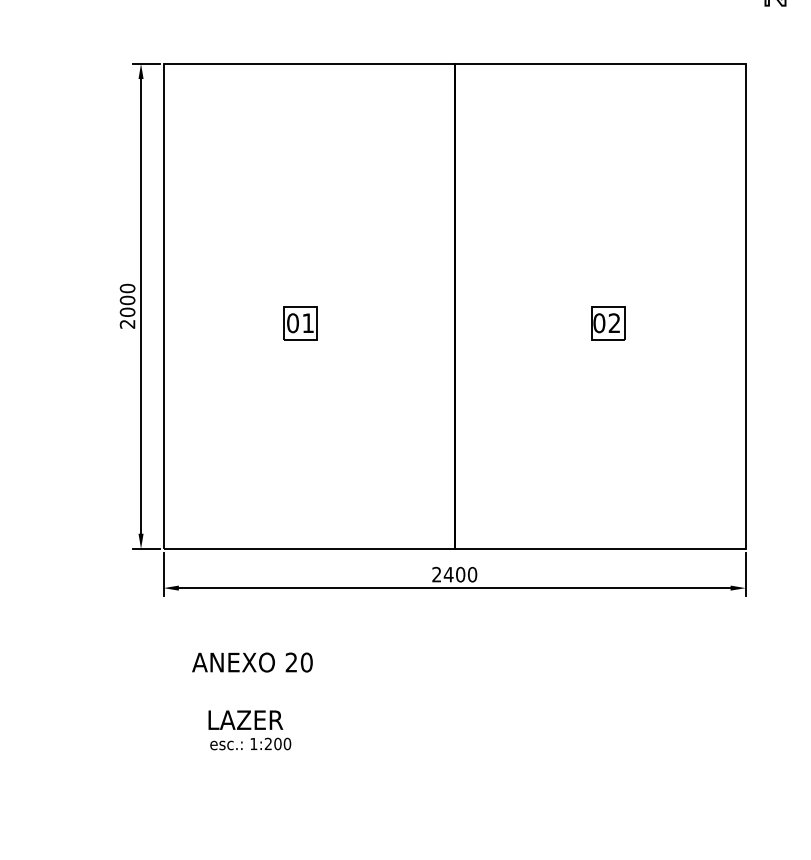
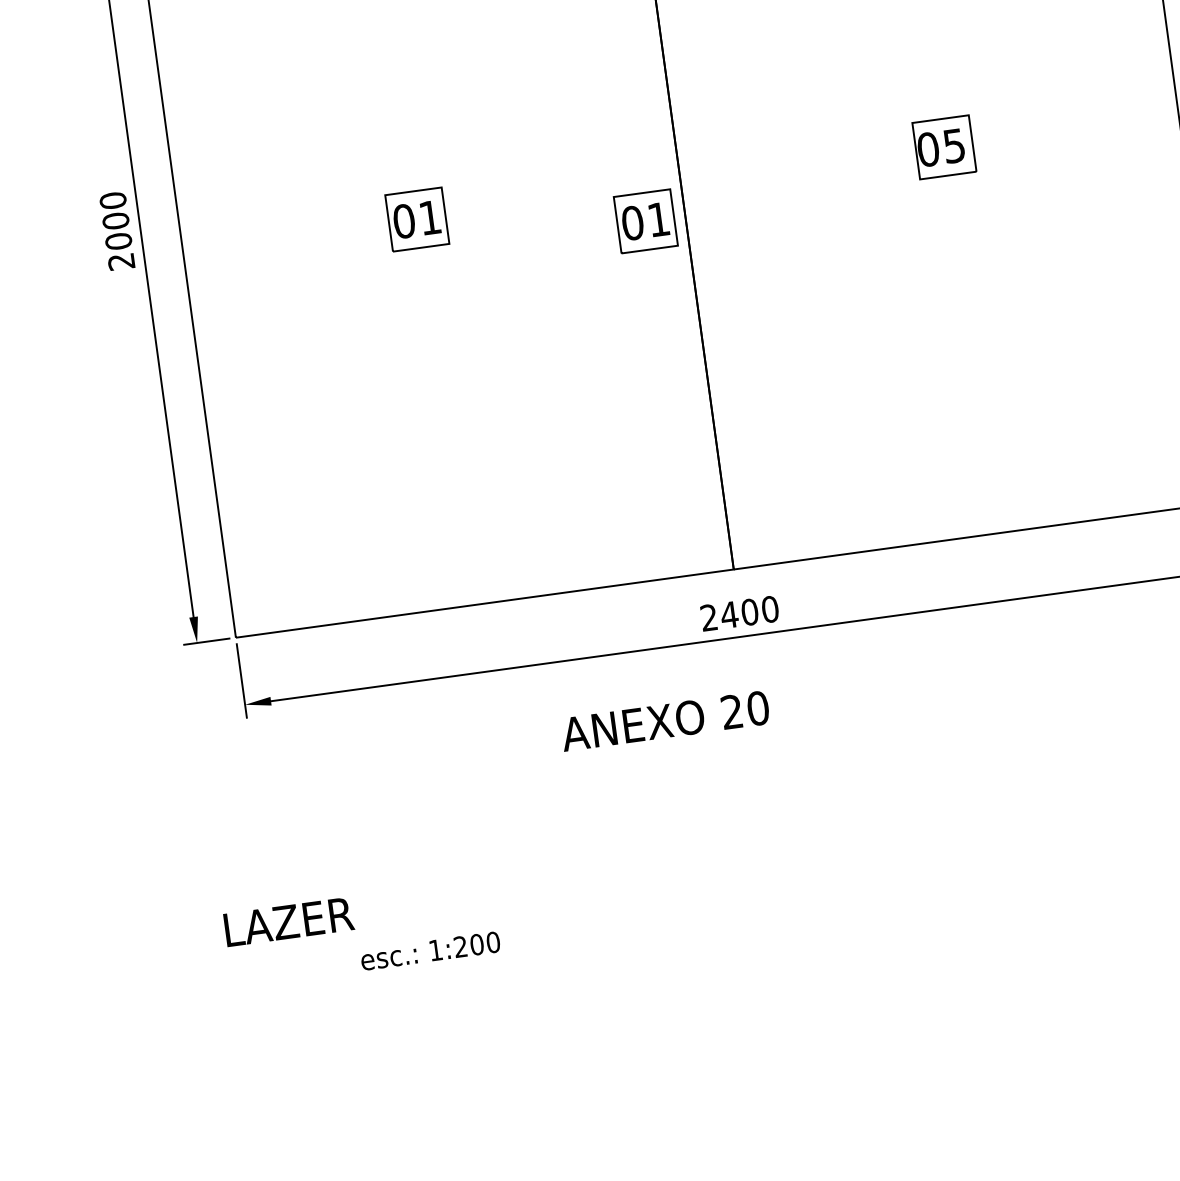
text: (614, 323) -> (954, 146), 02 -> 05
part: (431, 342) -> (645, 221), added
text: (252, 662) -> (665, 721), moved
text: (245, 719) -> (288, 920), moved

